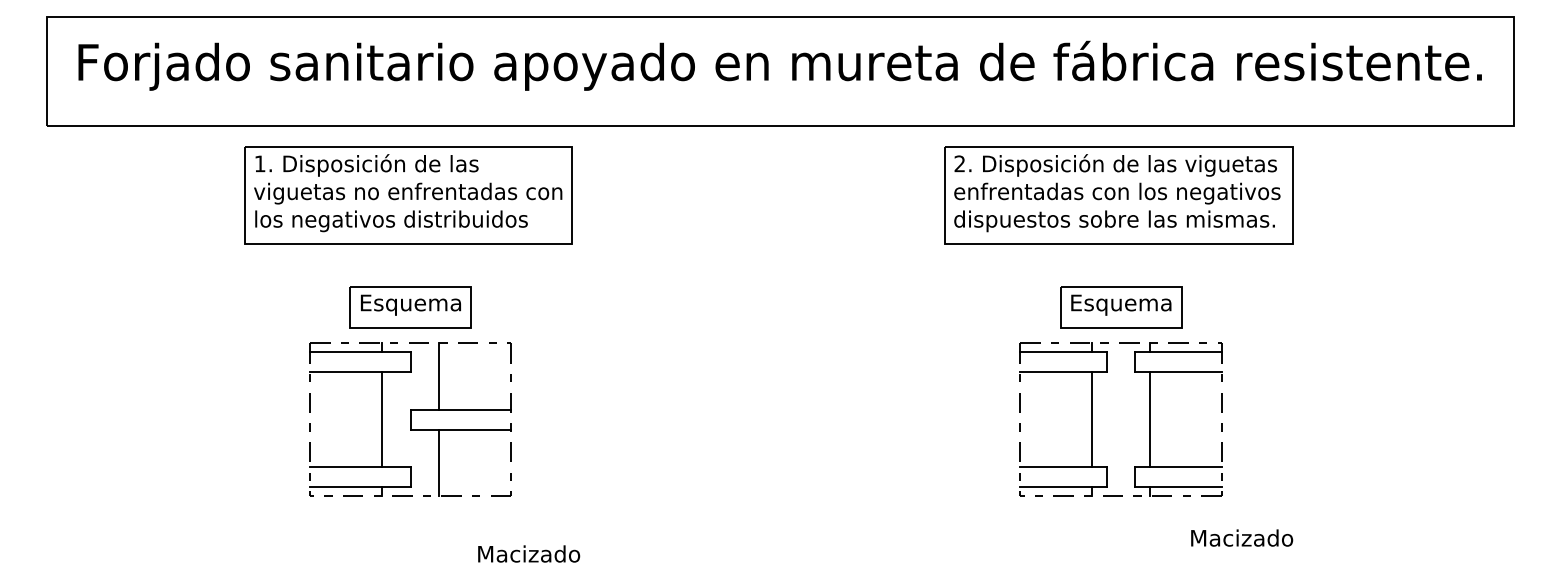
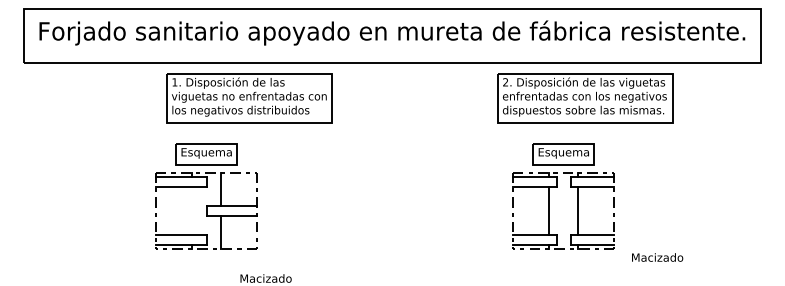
part: (408, 195) -> (249, 98), moved
part: (1118, 195) -> (585, 98), moved
line: (382, 418) -> (192, 210), removed
text: (1241, 538) -> (657, 257), moved

